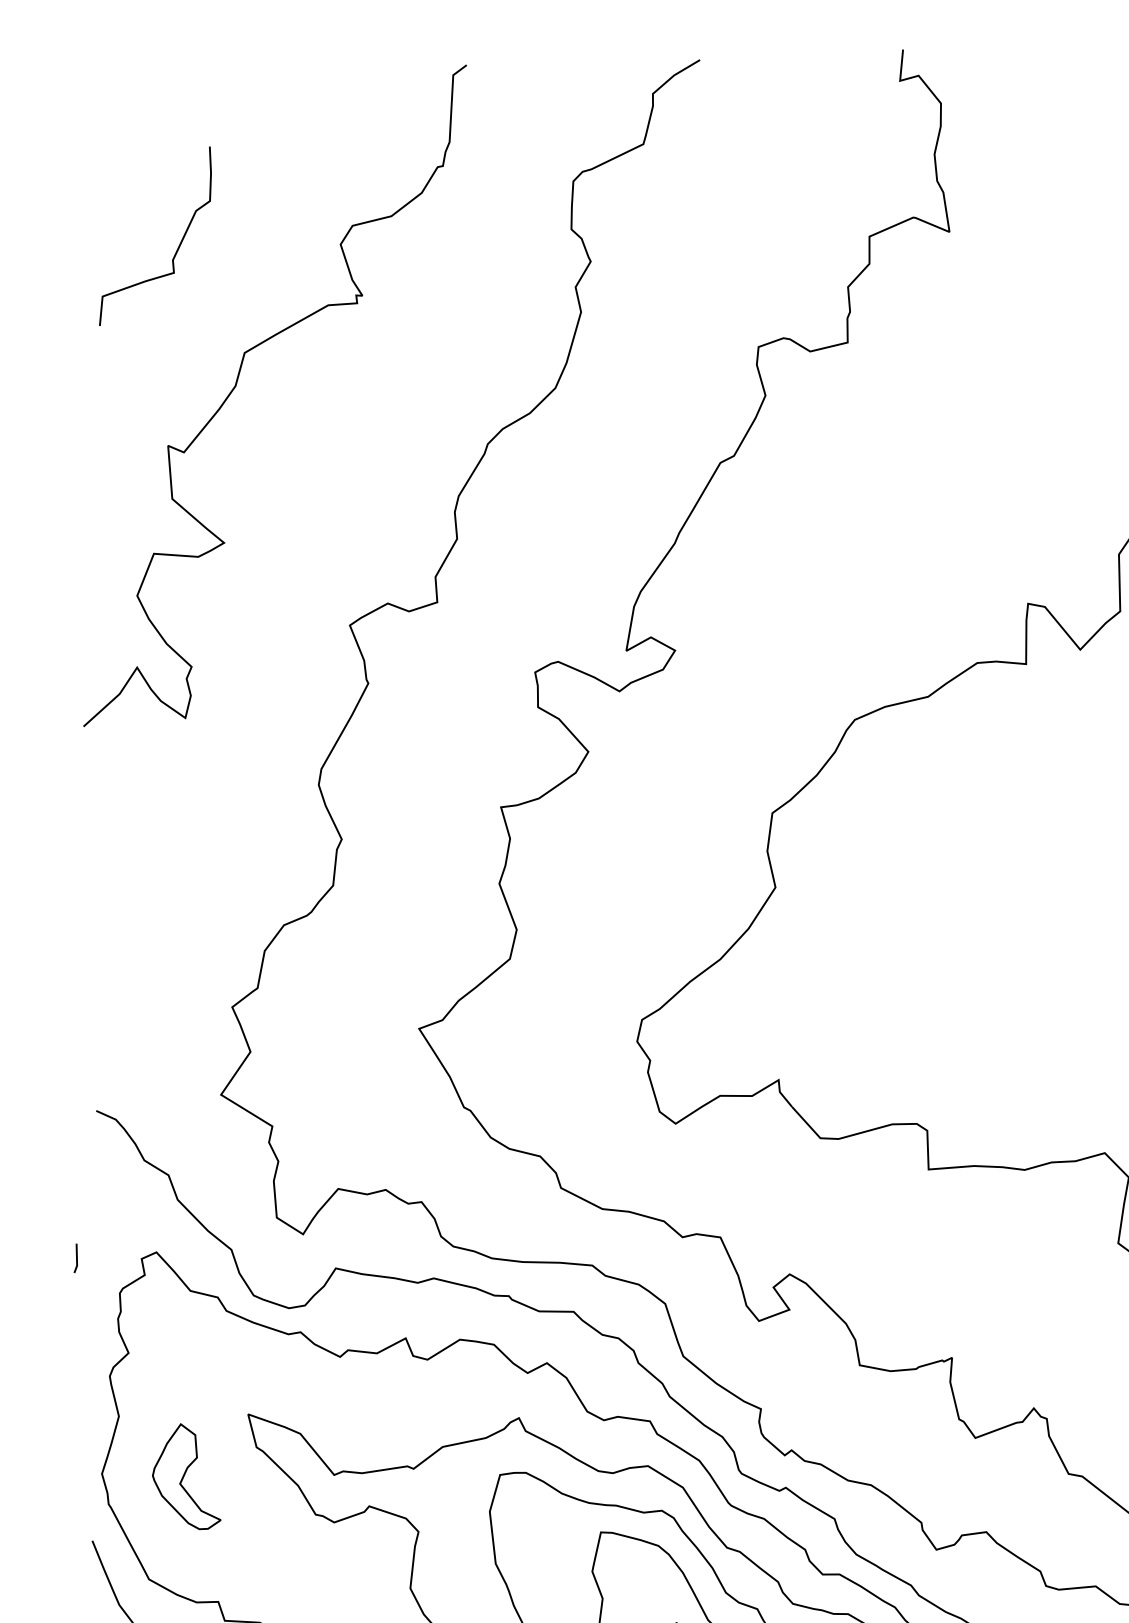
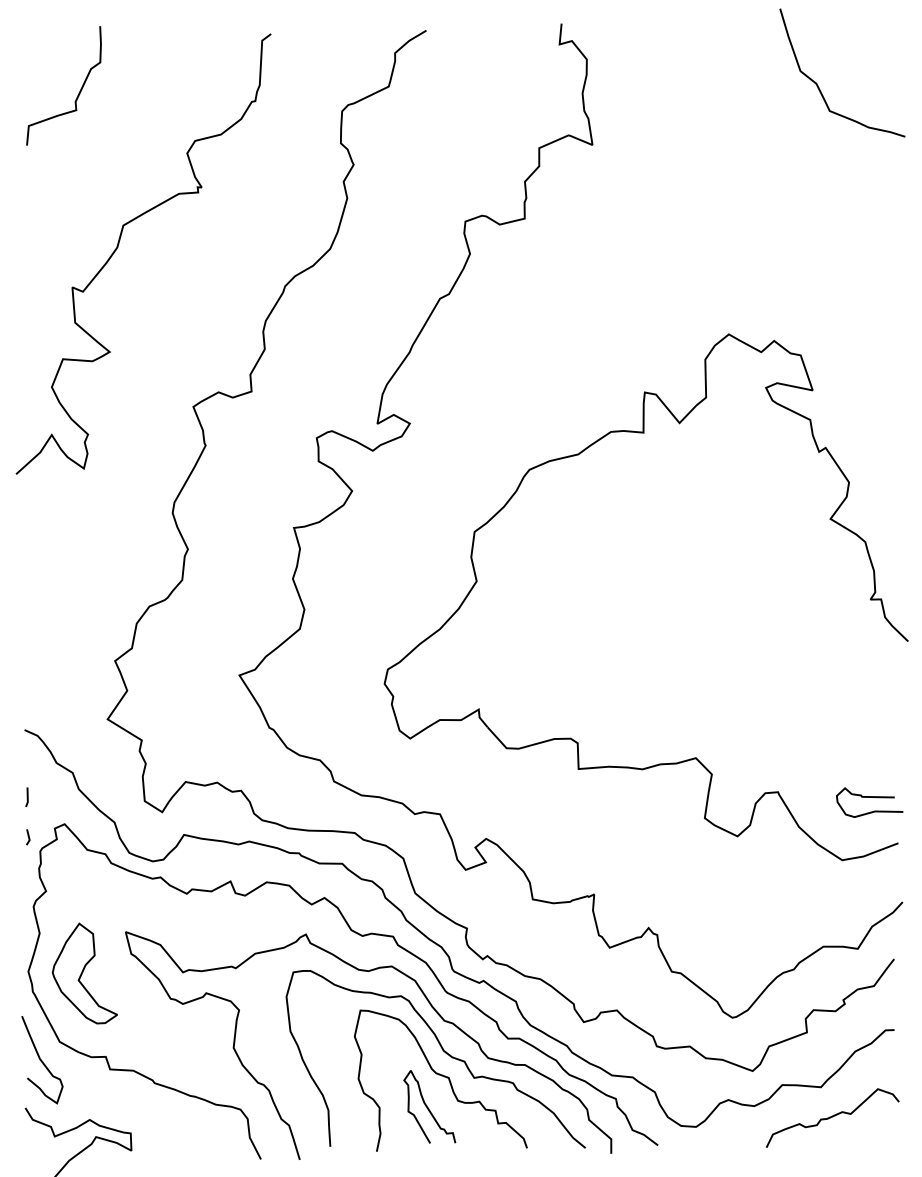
curve: (177, 247) -> (78, 93), moved
line: (75, 1258) -> (26, 797), moved
line: (102, 1272) -> (28, 837), added
part: (186, 1476) -> (84, 973), size x1.43

